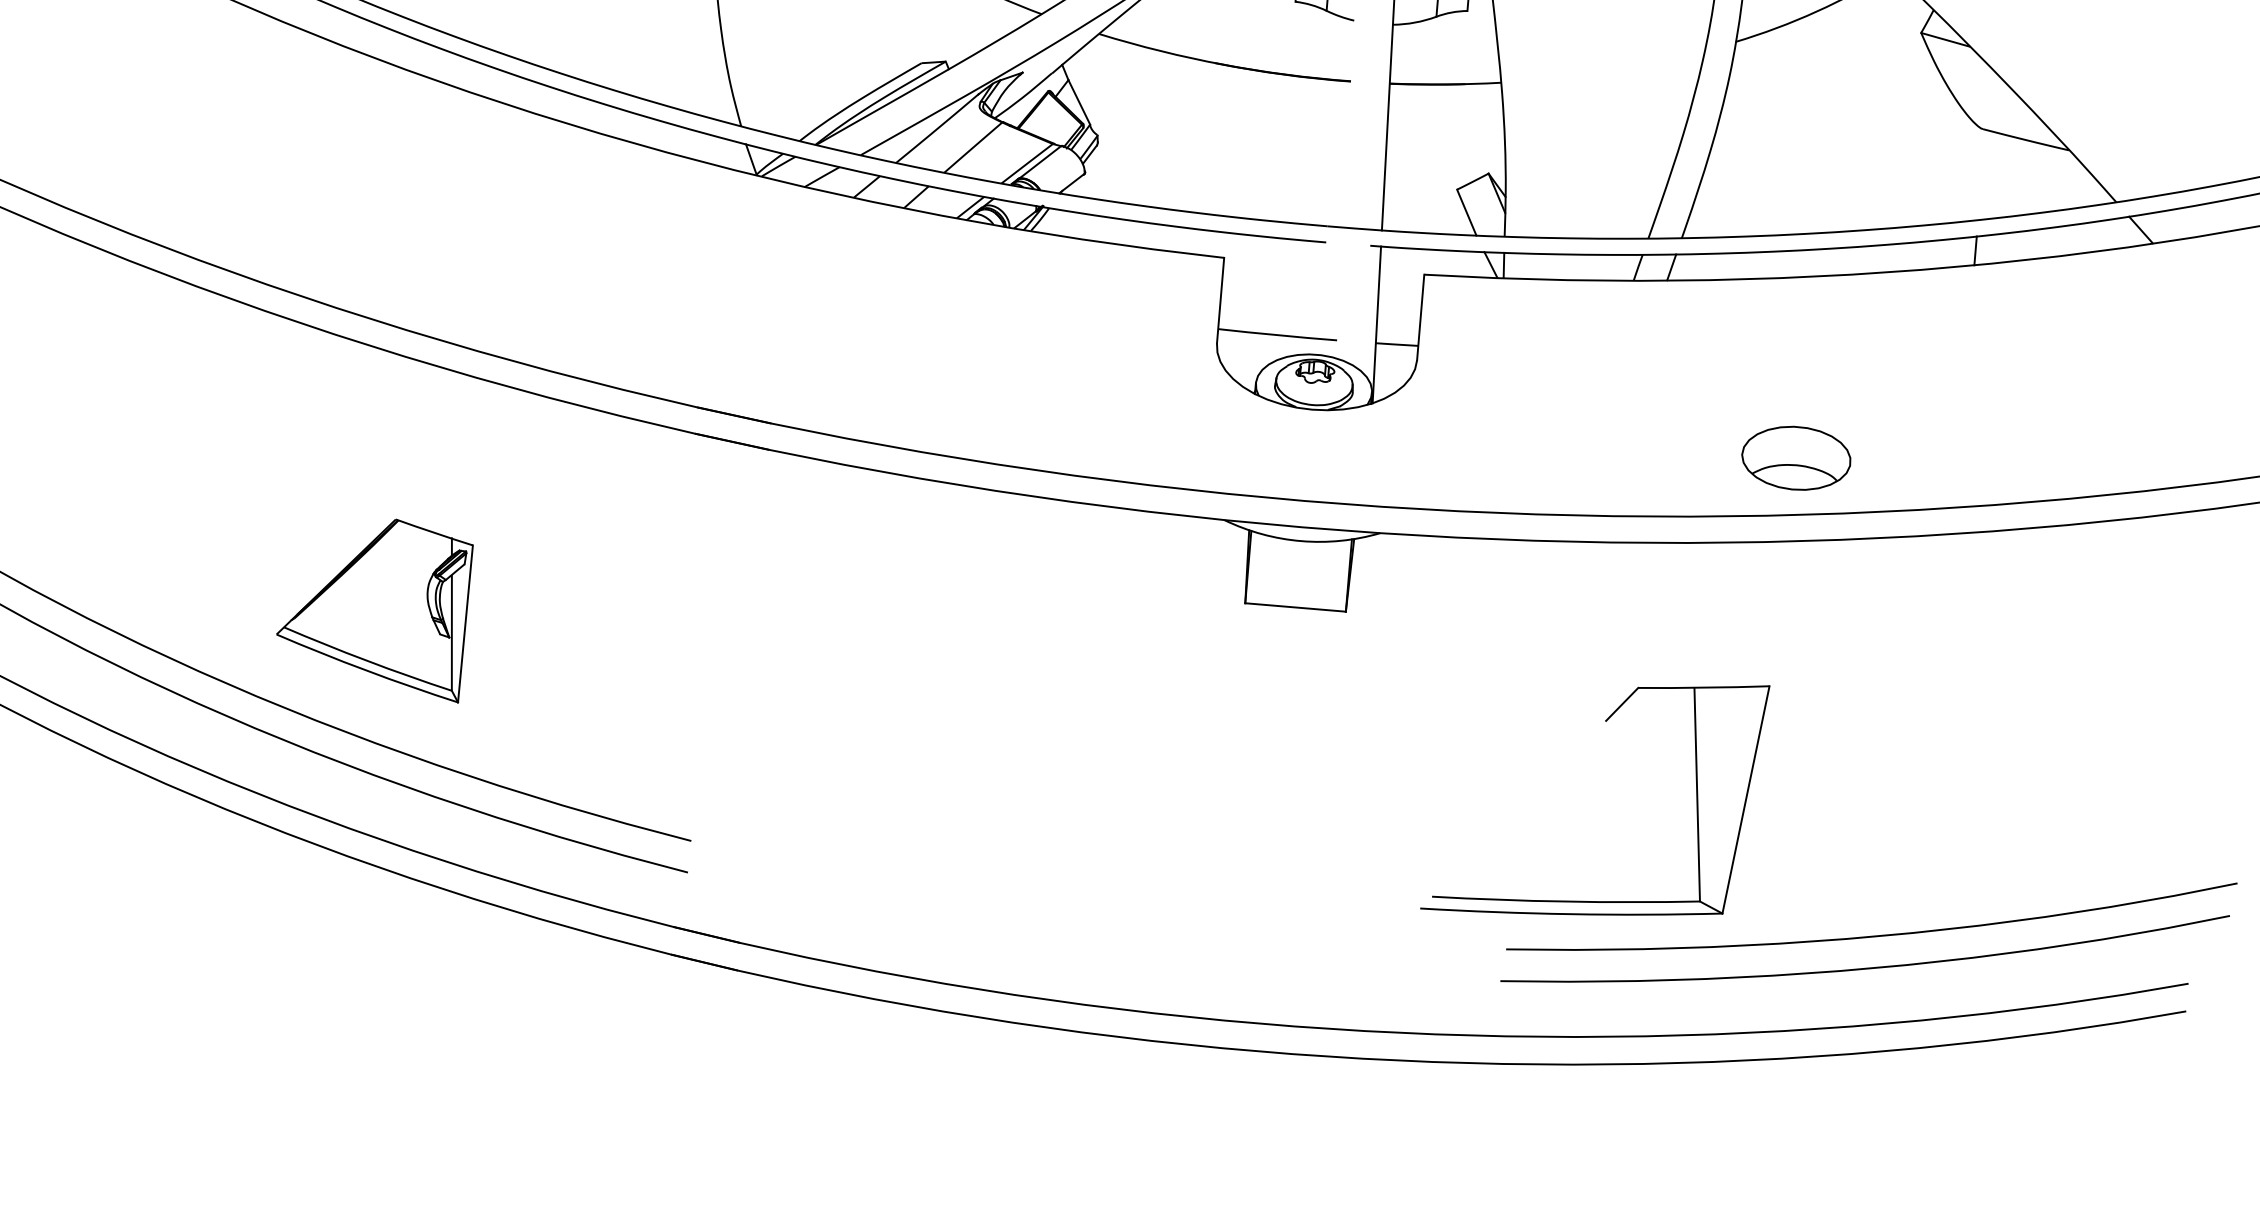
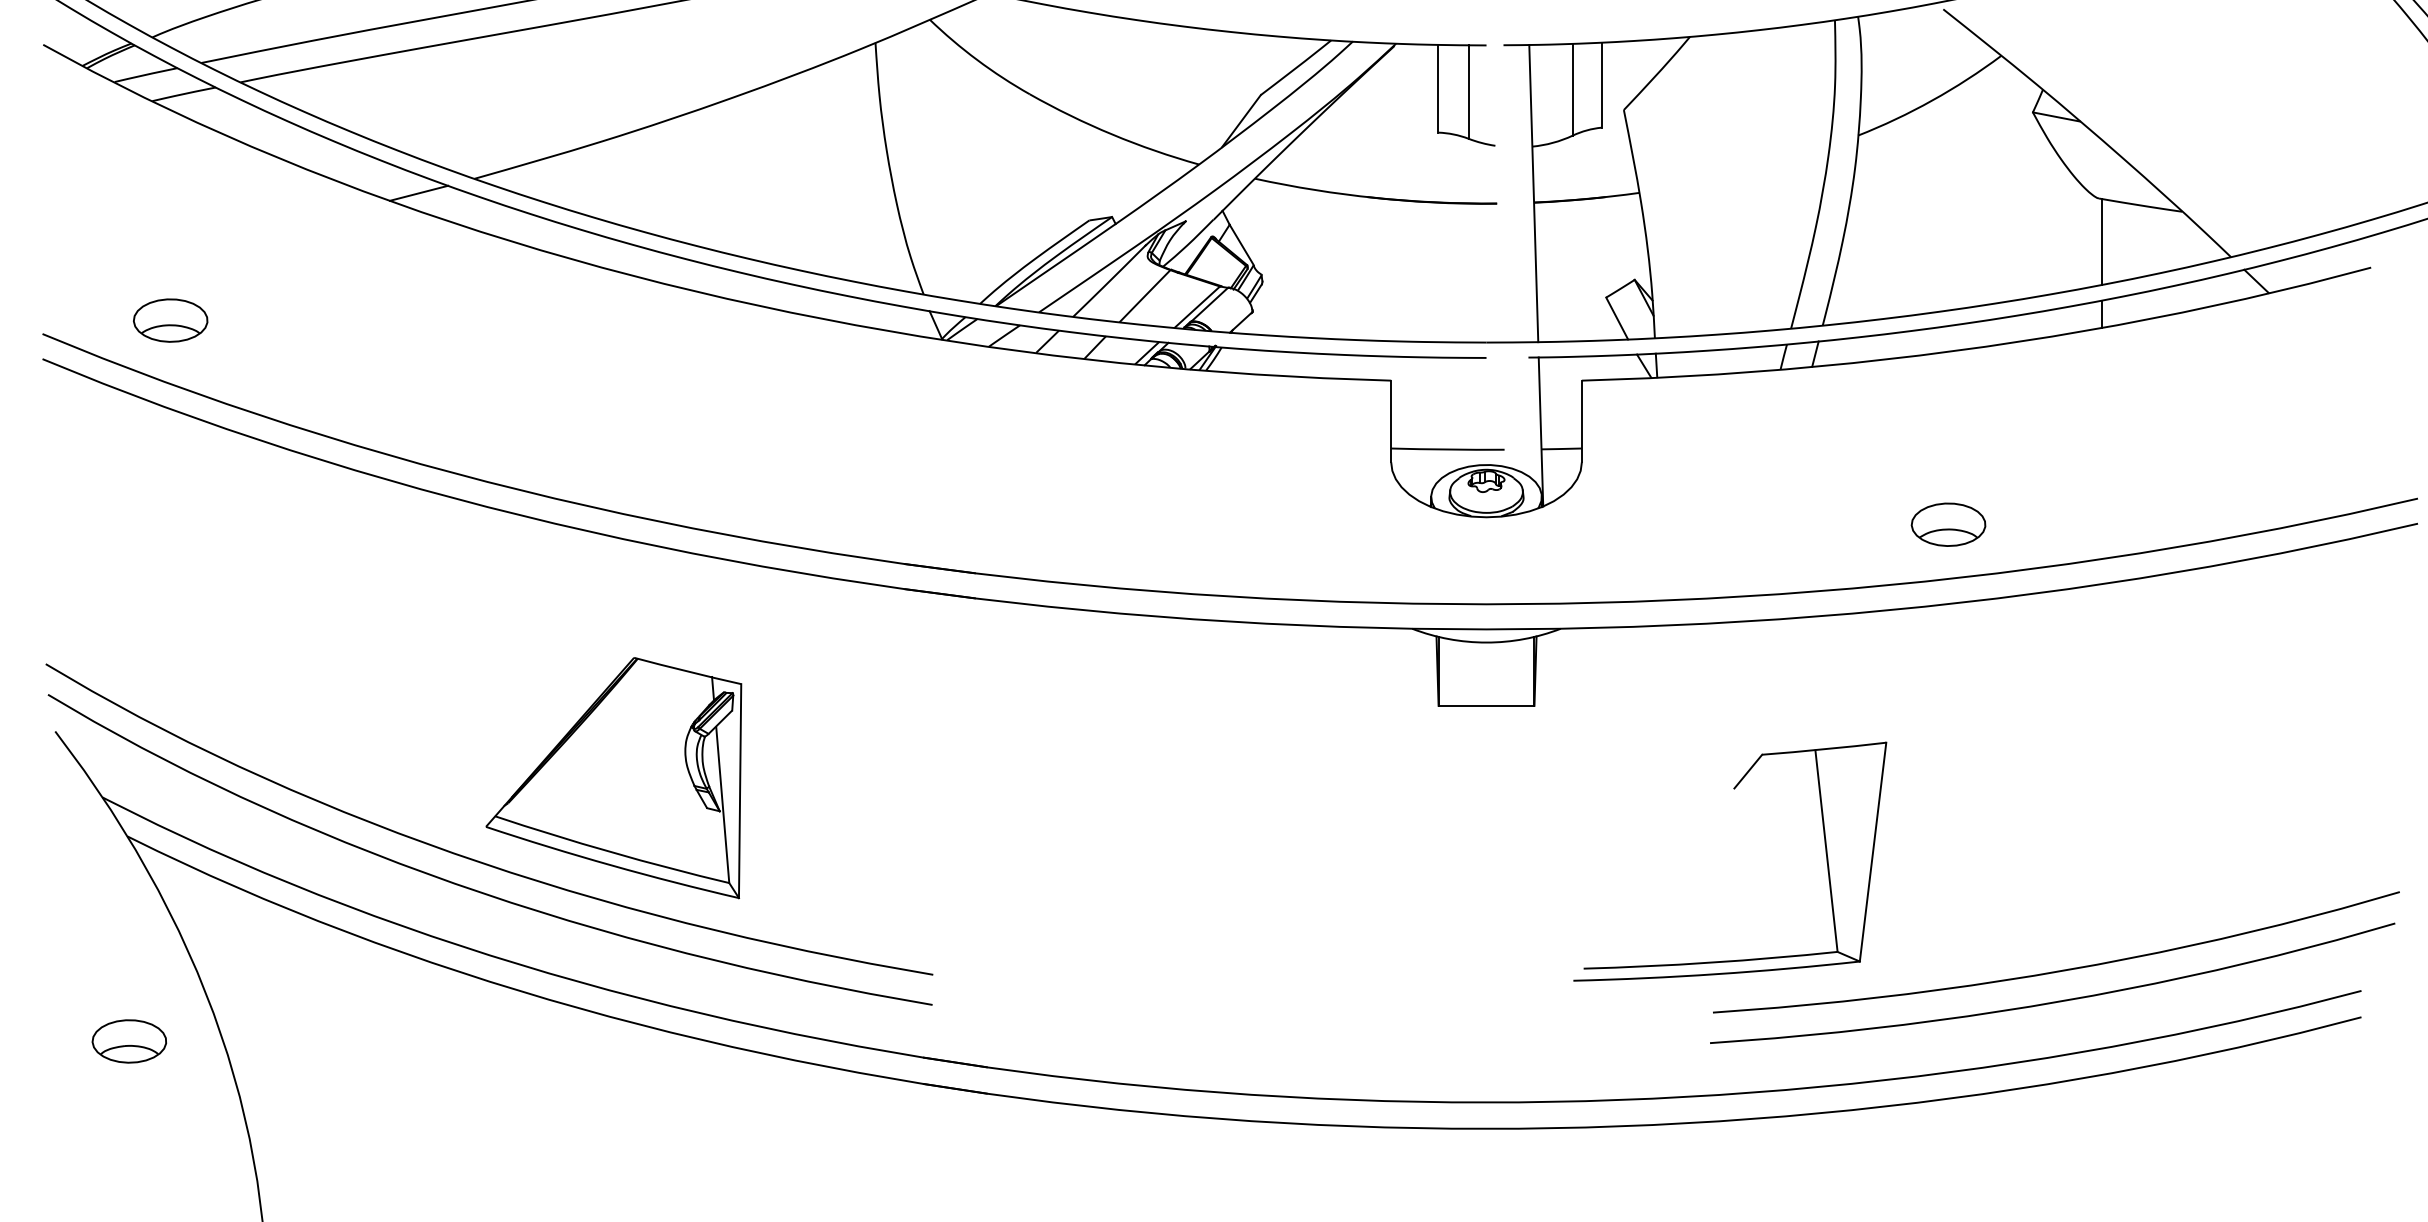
line: (1981, 174) -> (2101, 241), added
part: (1796, 457) -> (1948, 524), size x0.71
part: (373, 606) -> (613, 778), size x1.43
part: (1606, 721) -> (1734, 789), moved

